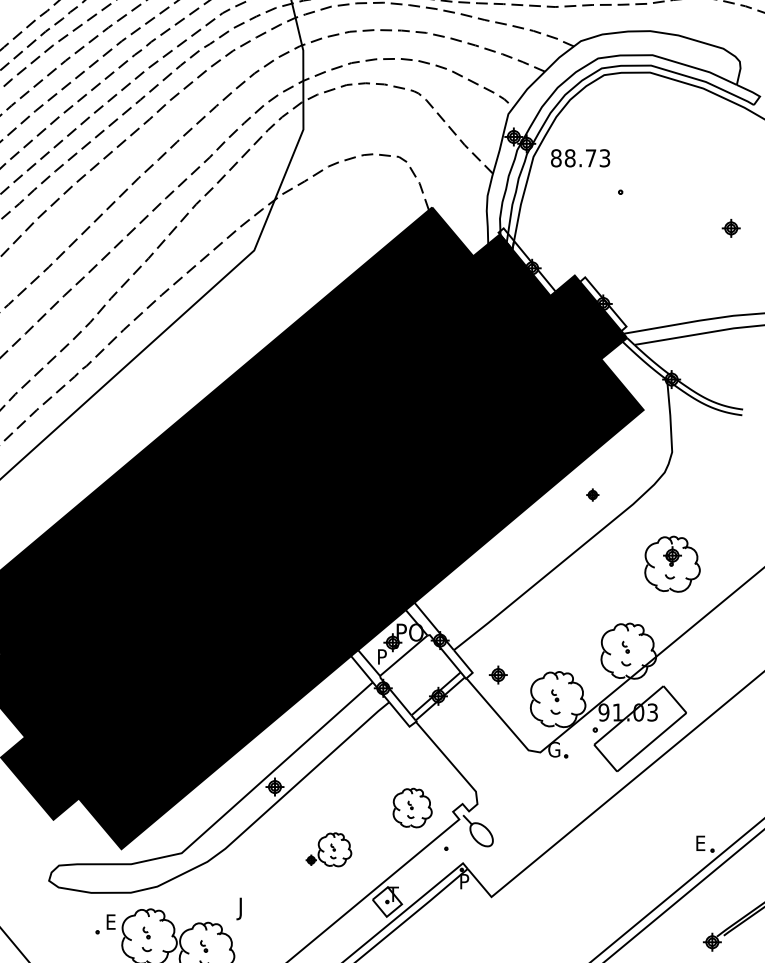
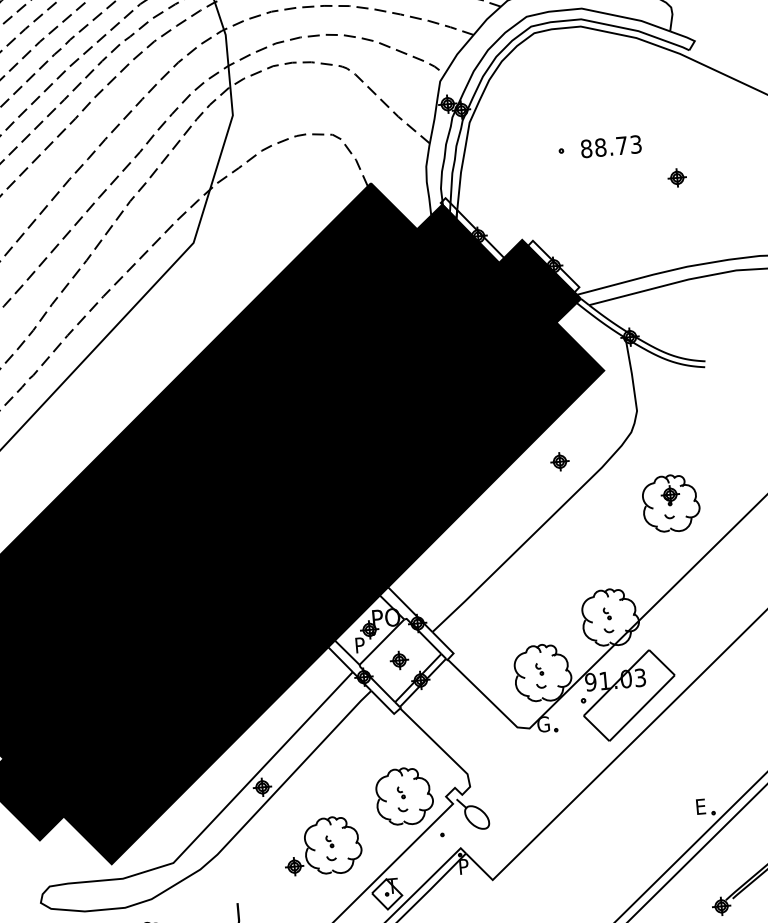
text: (580, 158) -> (611, 146), moved
part: (592, 494) -> (559, 461), size x1.43
part: (672, 563) -> (671, 502), moved
part: (497, 674) -> (398, 659), moved
part: (412, 807) -> (404, 795), size x1.43
part: (328, 849) -> (322, 846), size x1.67

